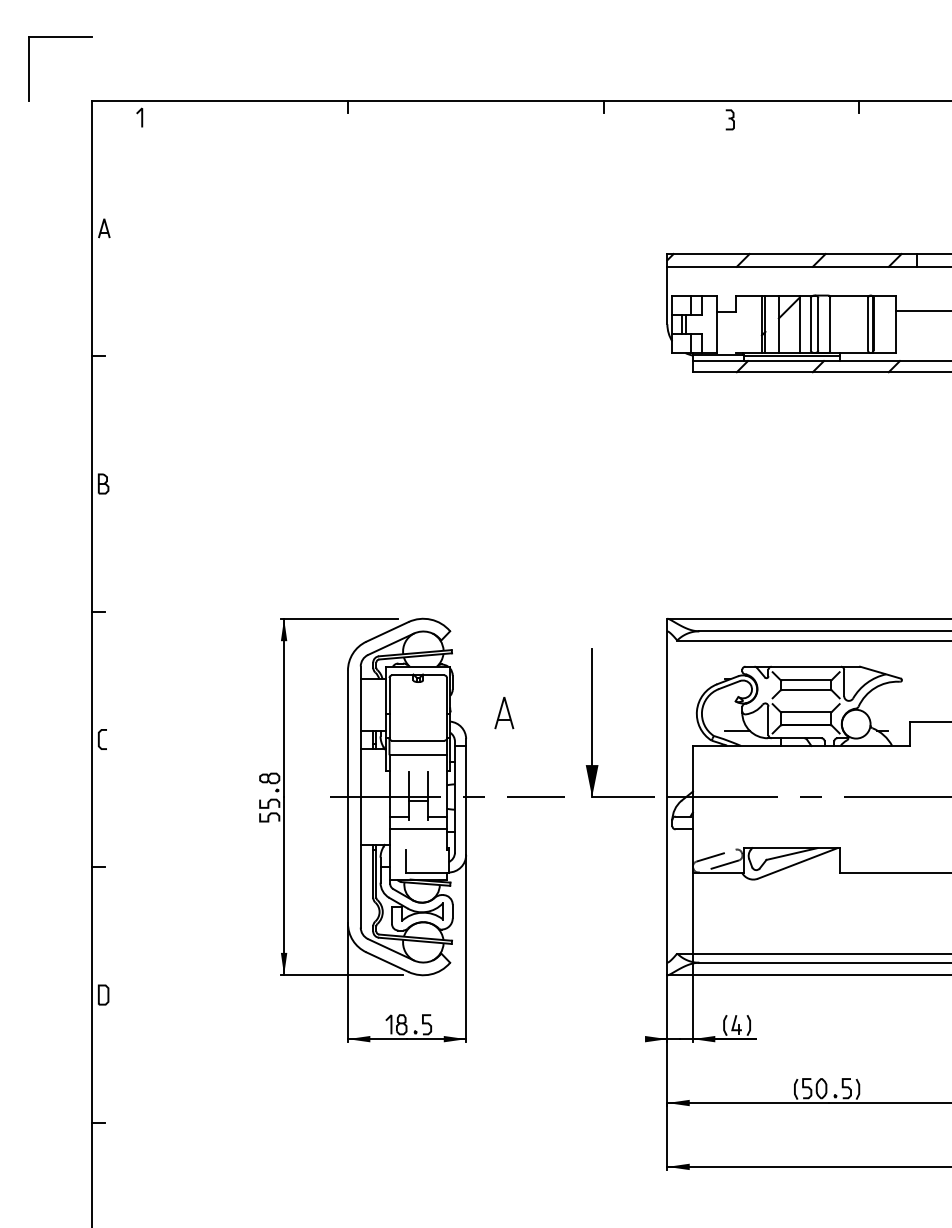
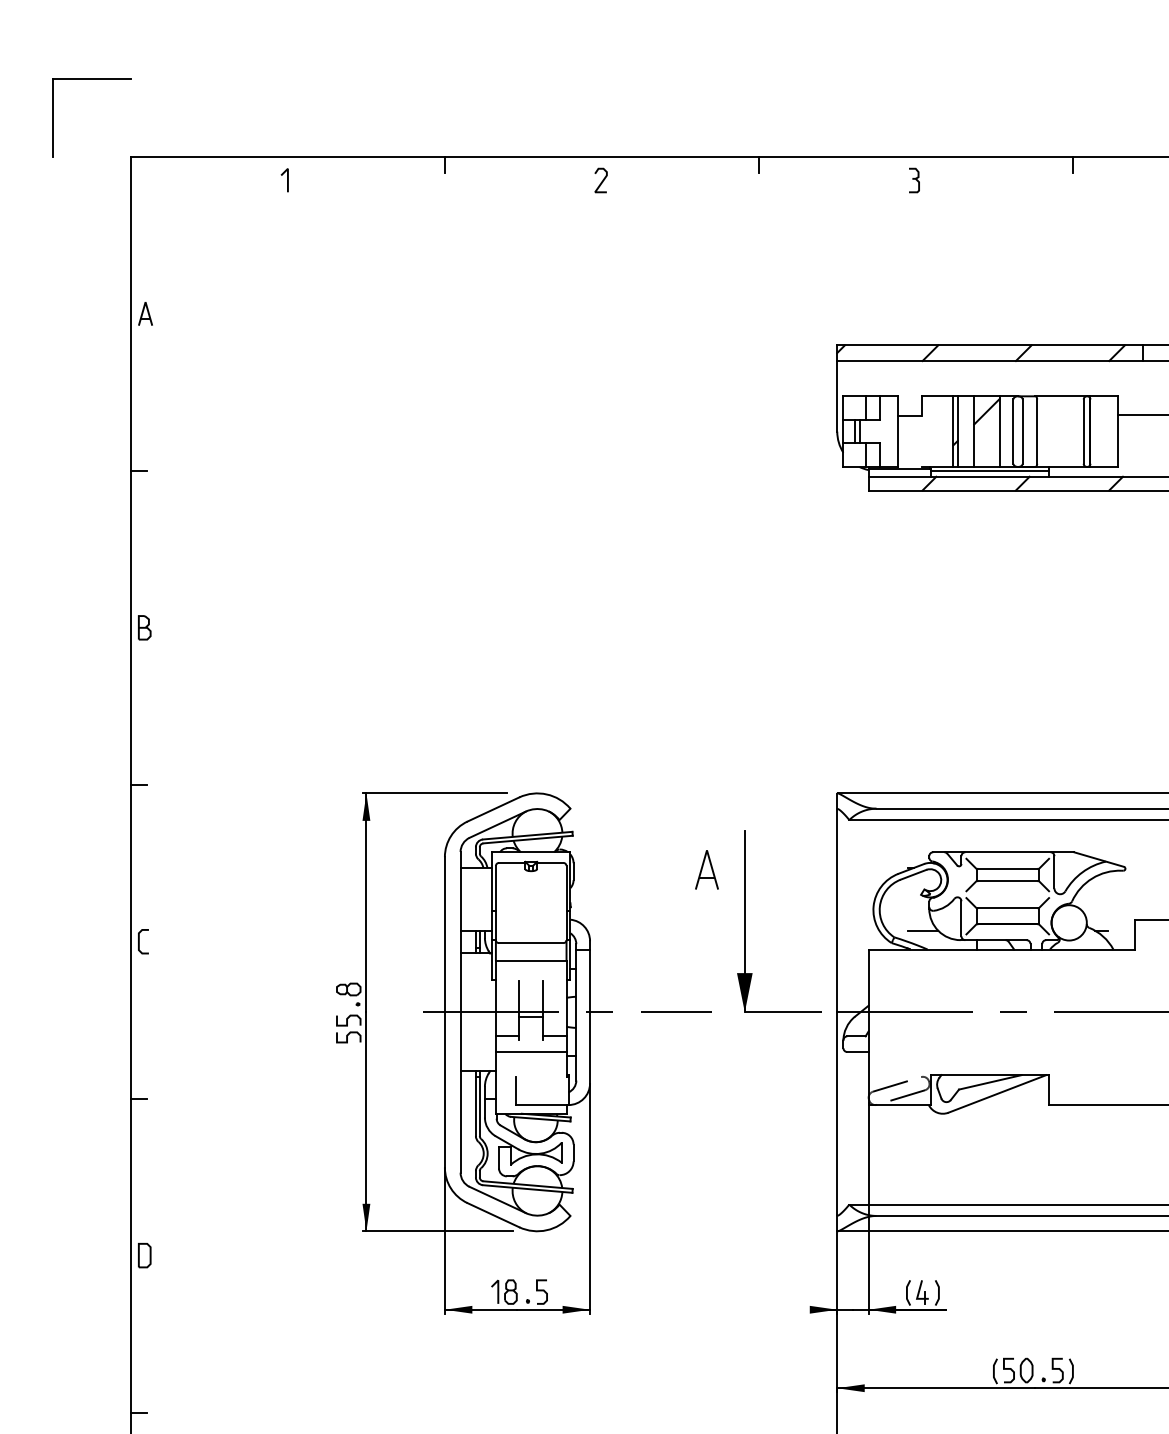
line: (141, 117) -> (287, 180), moved
curve: (475, 120) -> (601, 181), added
part: (504, 713) -> (707, 870), moved

